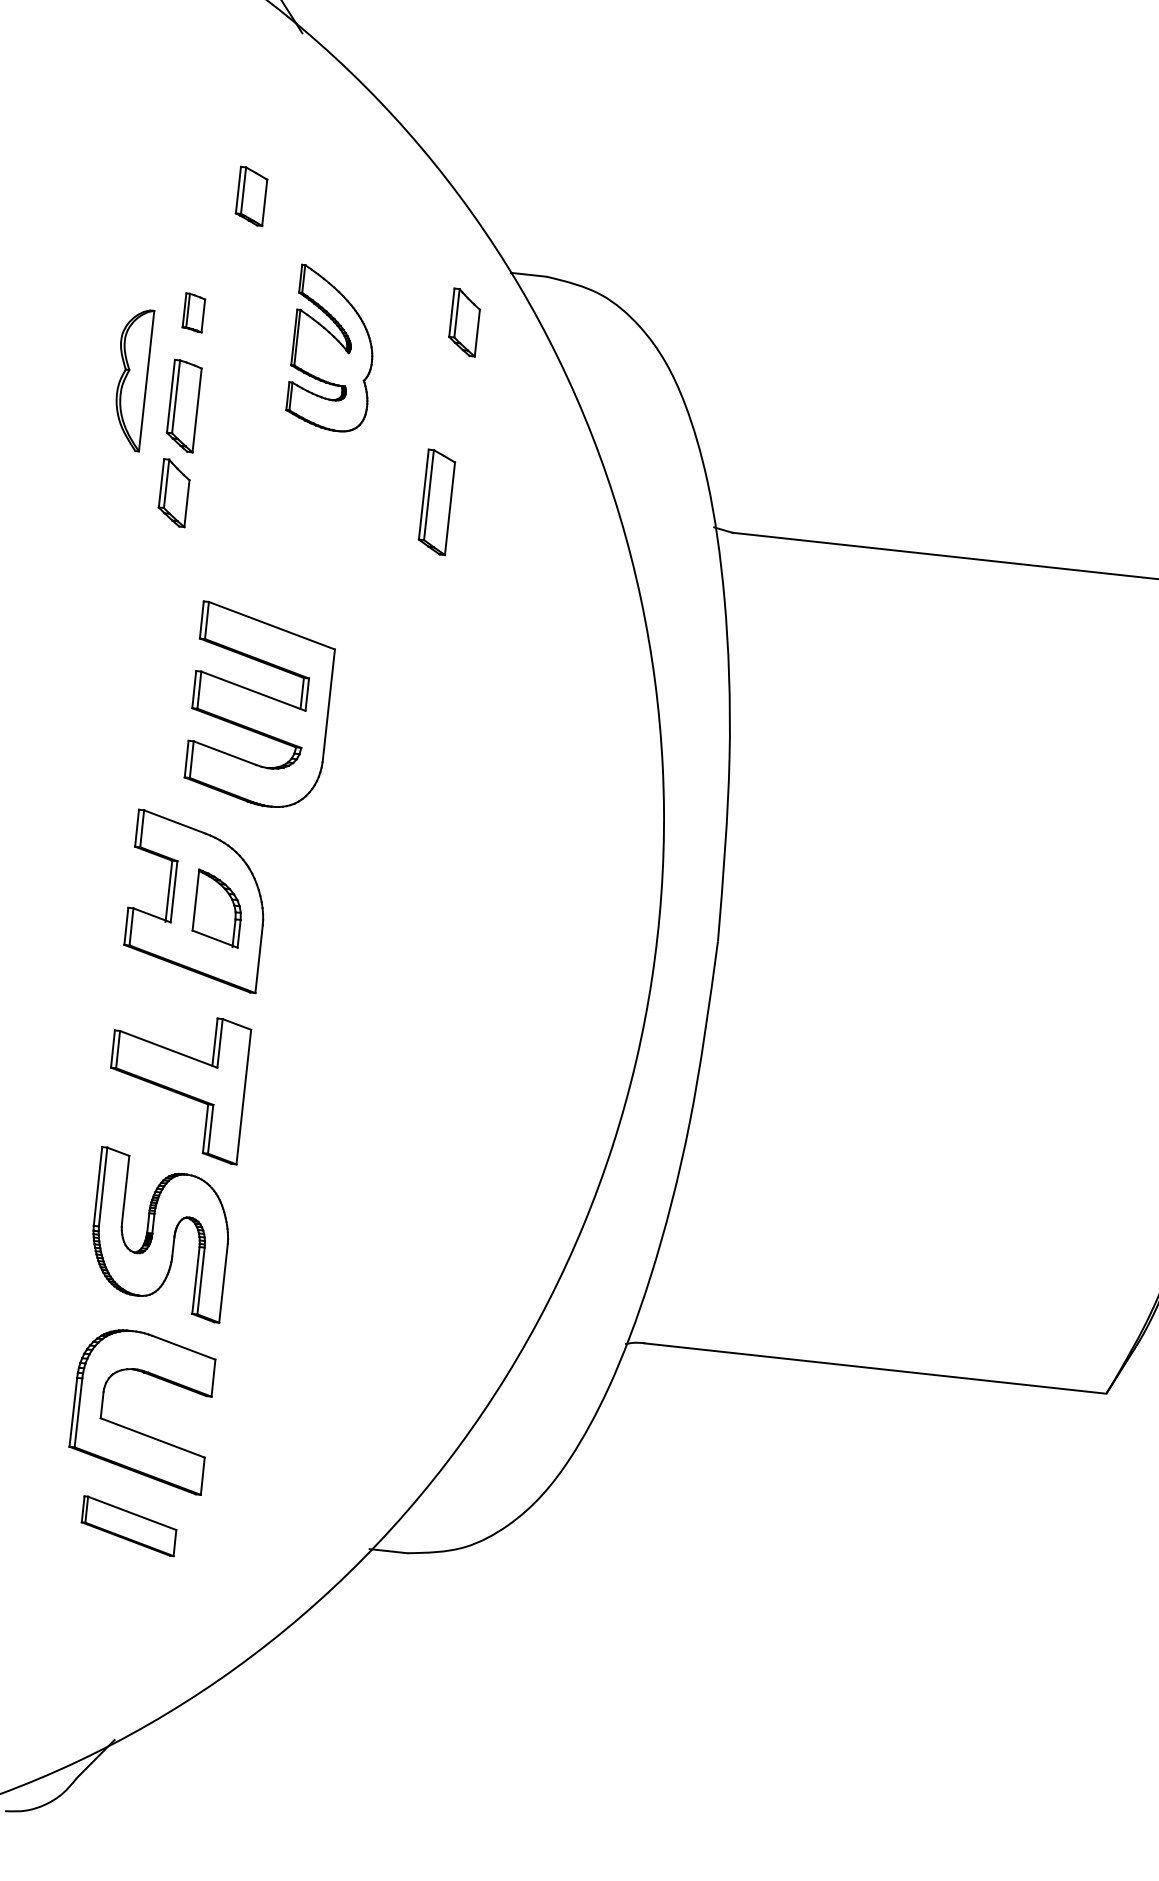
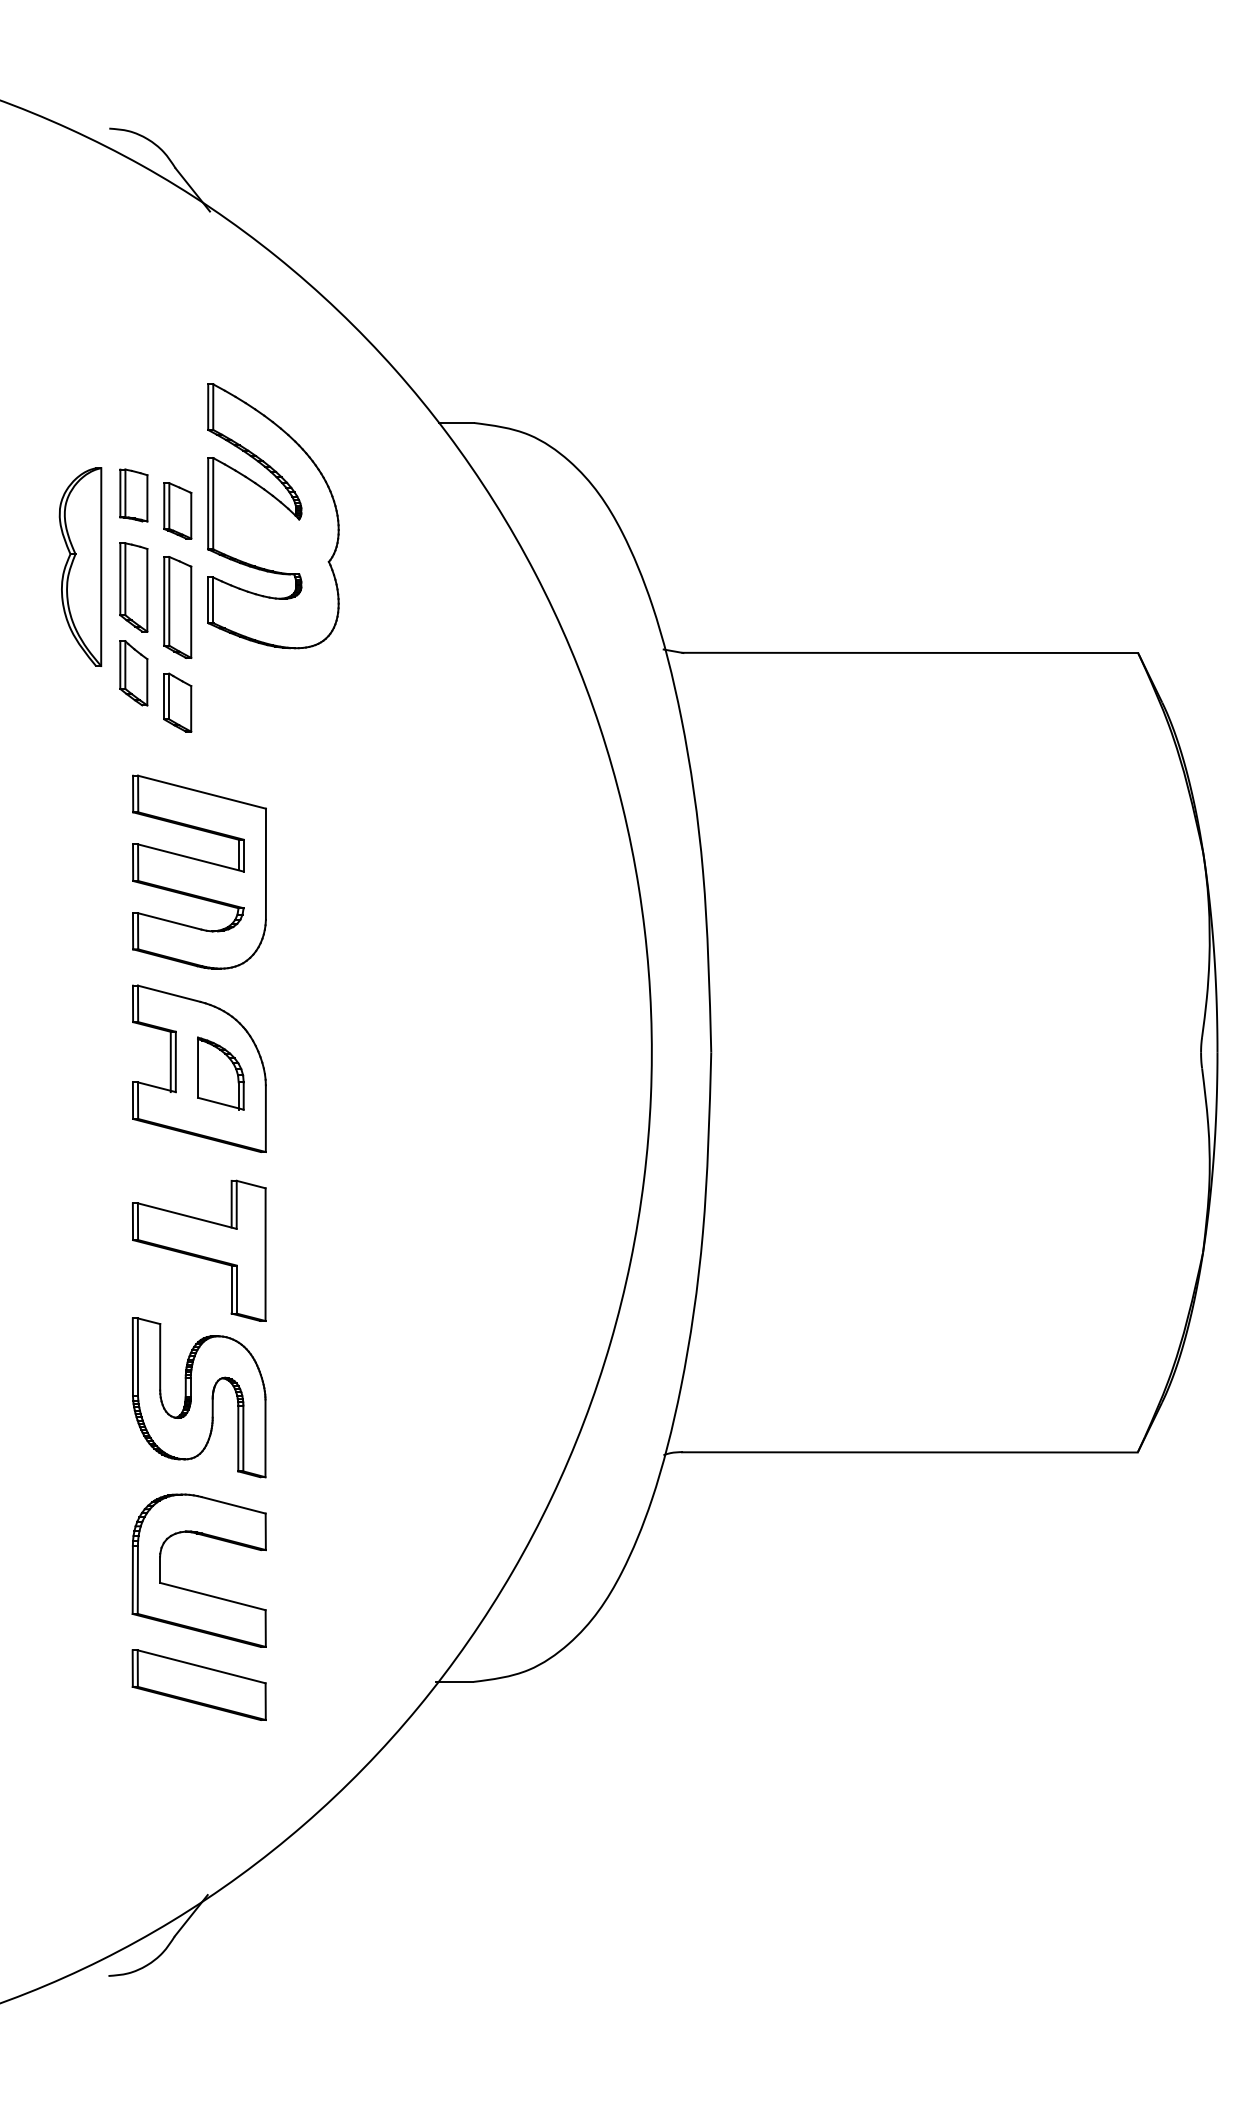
part: (251, 195) -> (177, 510), moved
part: (193, 312) -> (133, 495), size x1.43
part: (464, 322) -> (398, 476), removed
part: (333, 349) -> (273, 516), size x1.67
part: (131, 378) -> (80, 566), size x1.43
part: (436, 502) -> (177, 607), moved
part: (215, 527) -> (177, 702), added
part: (260, 705) -> (199, 871), moved
part: (128, 1525) -> (198, 1684), size x1.43

